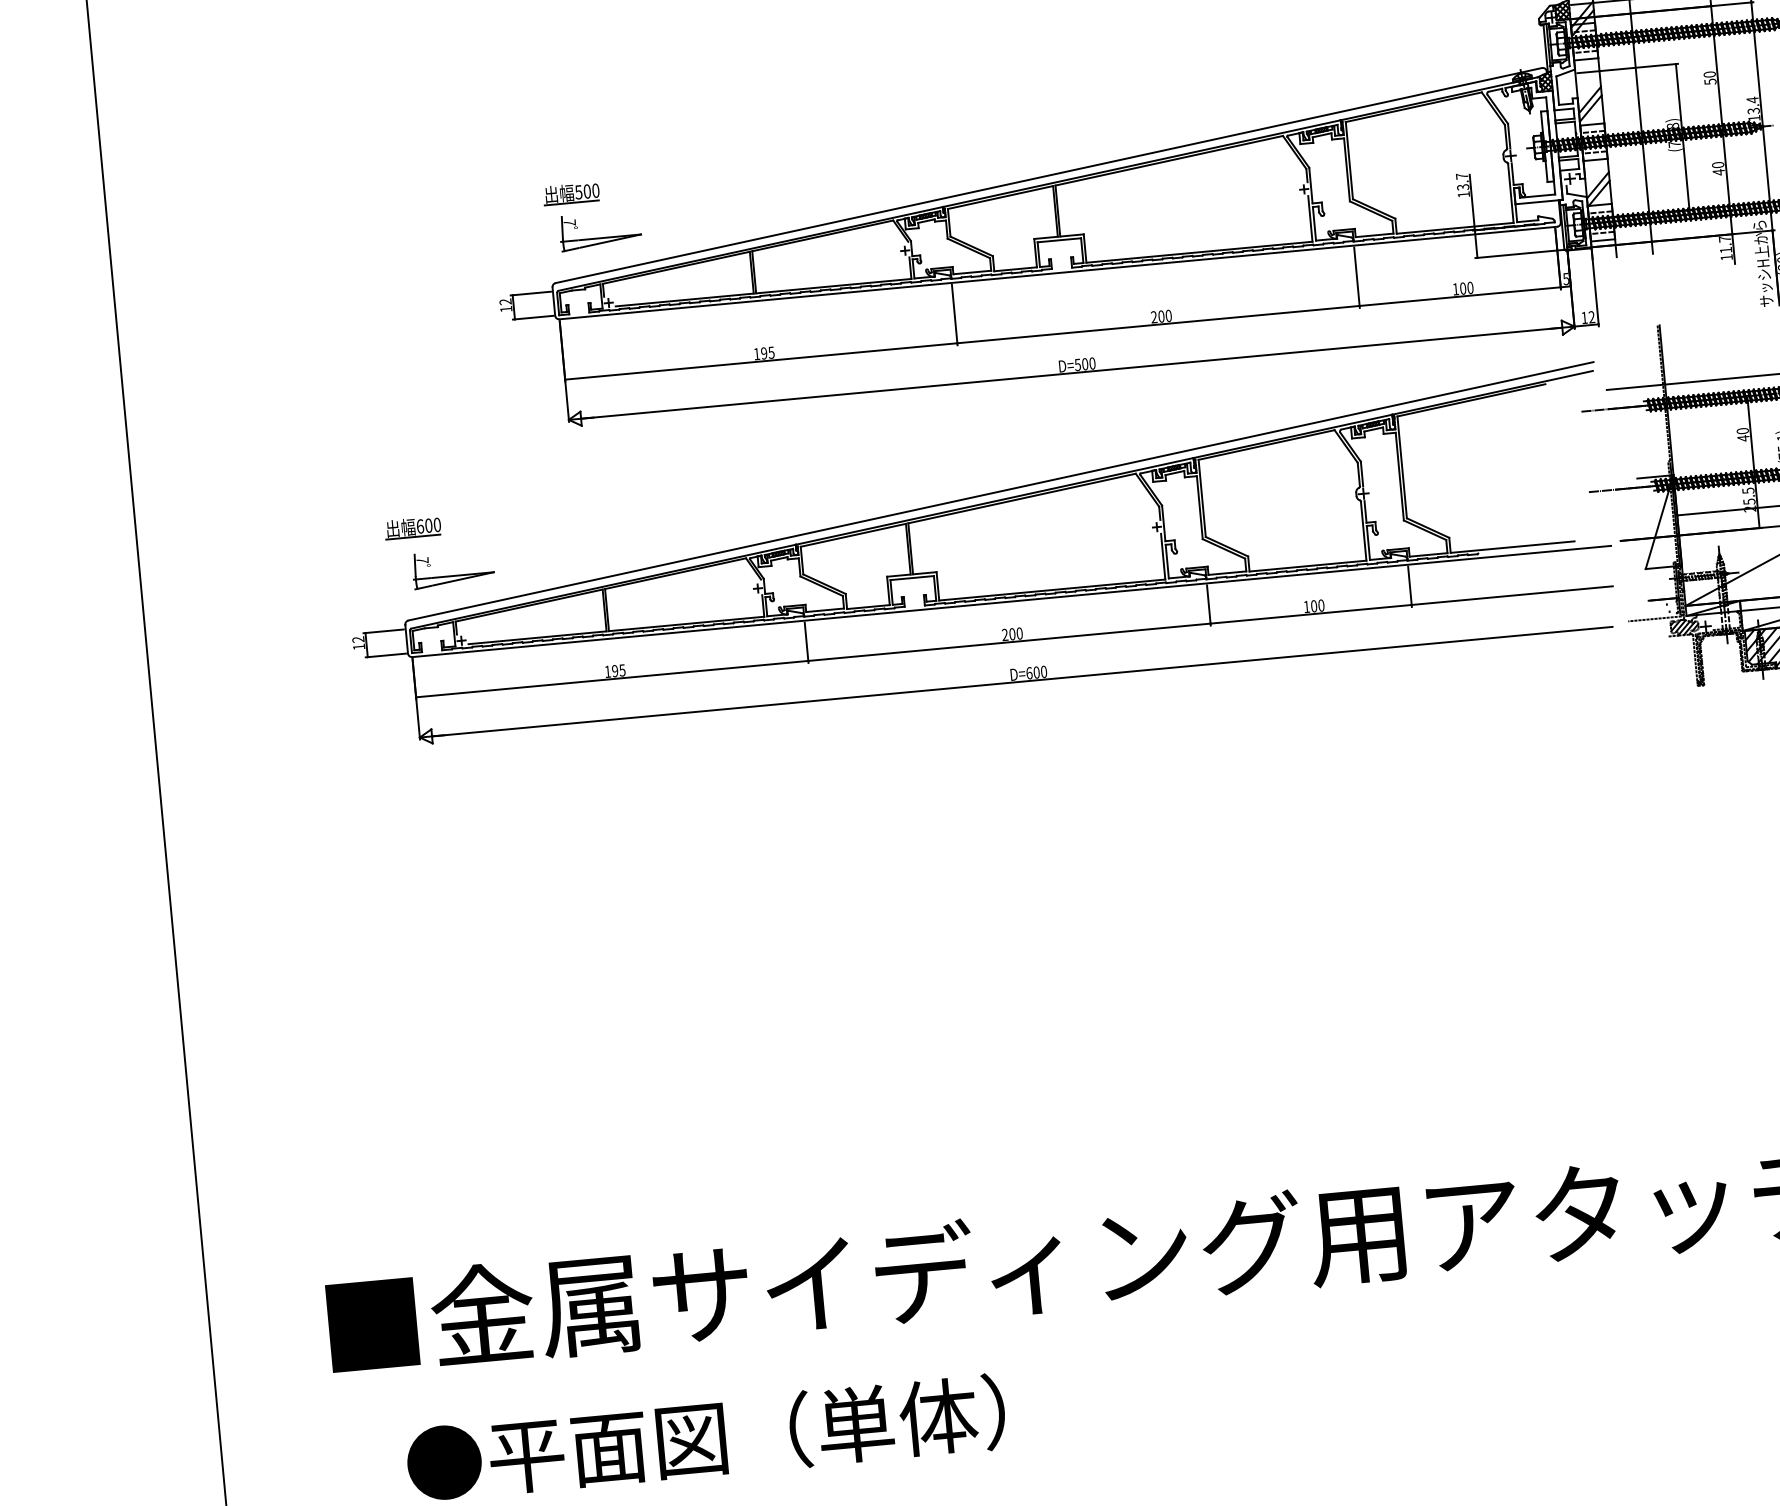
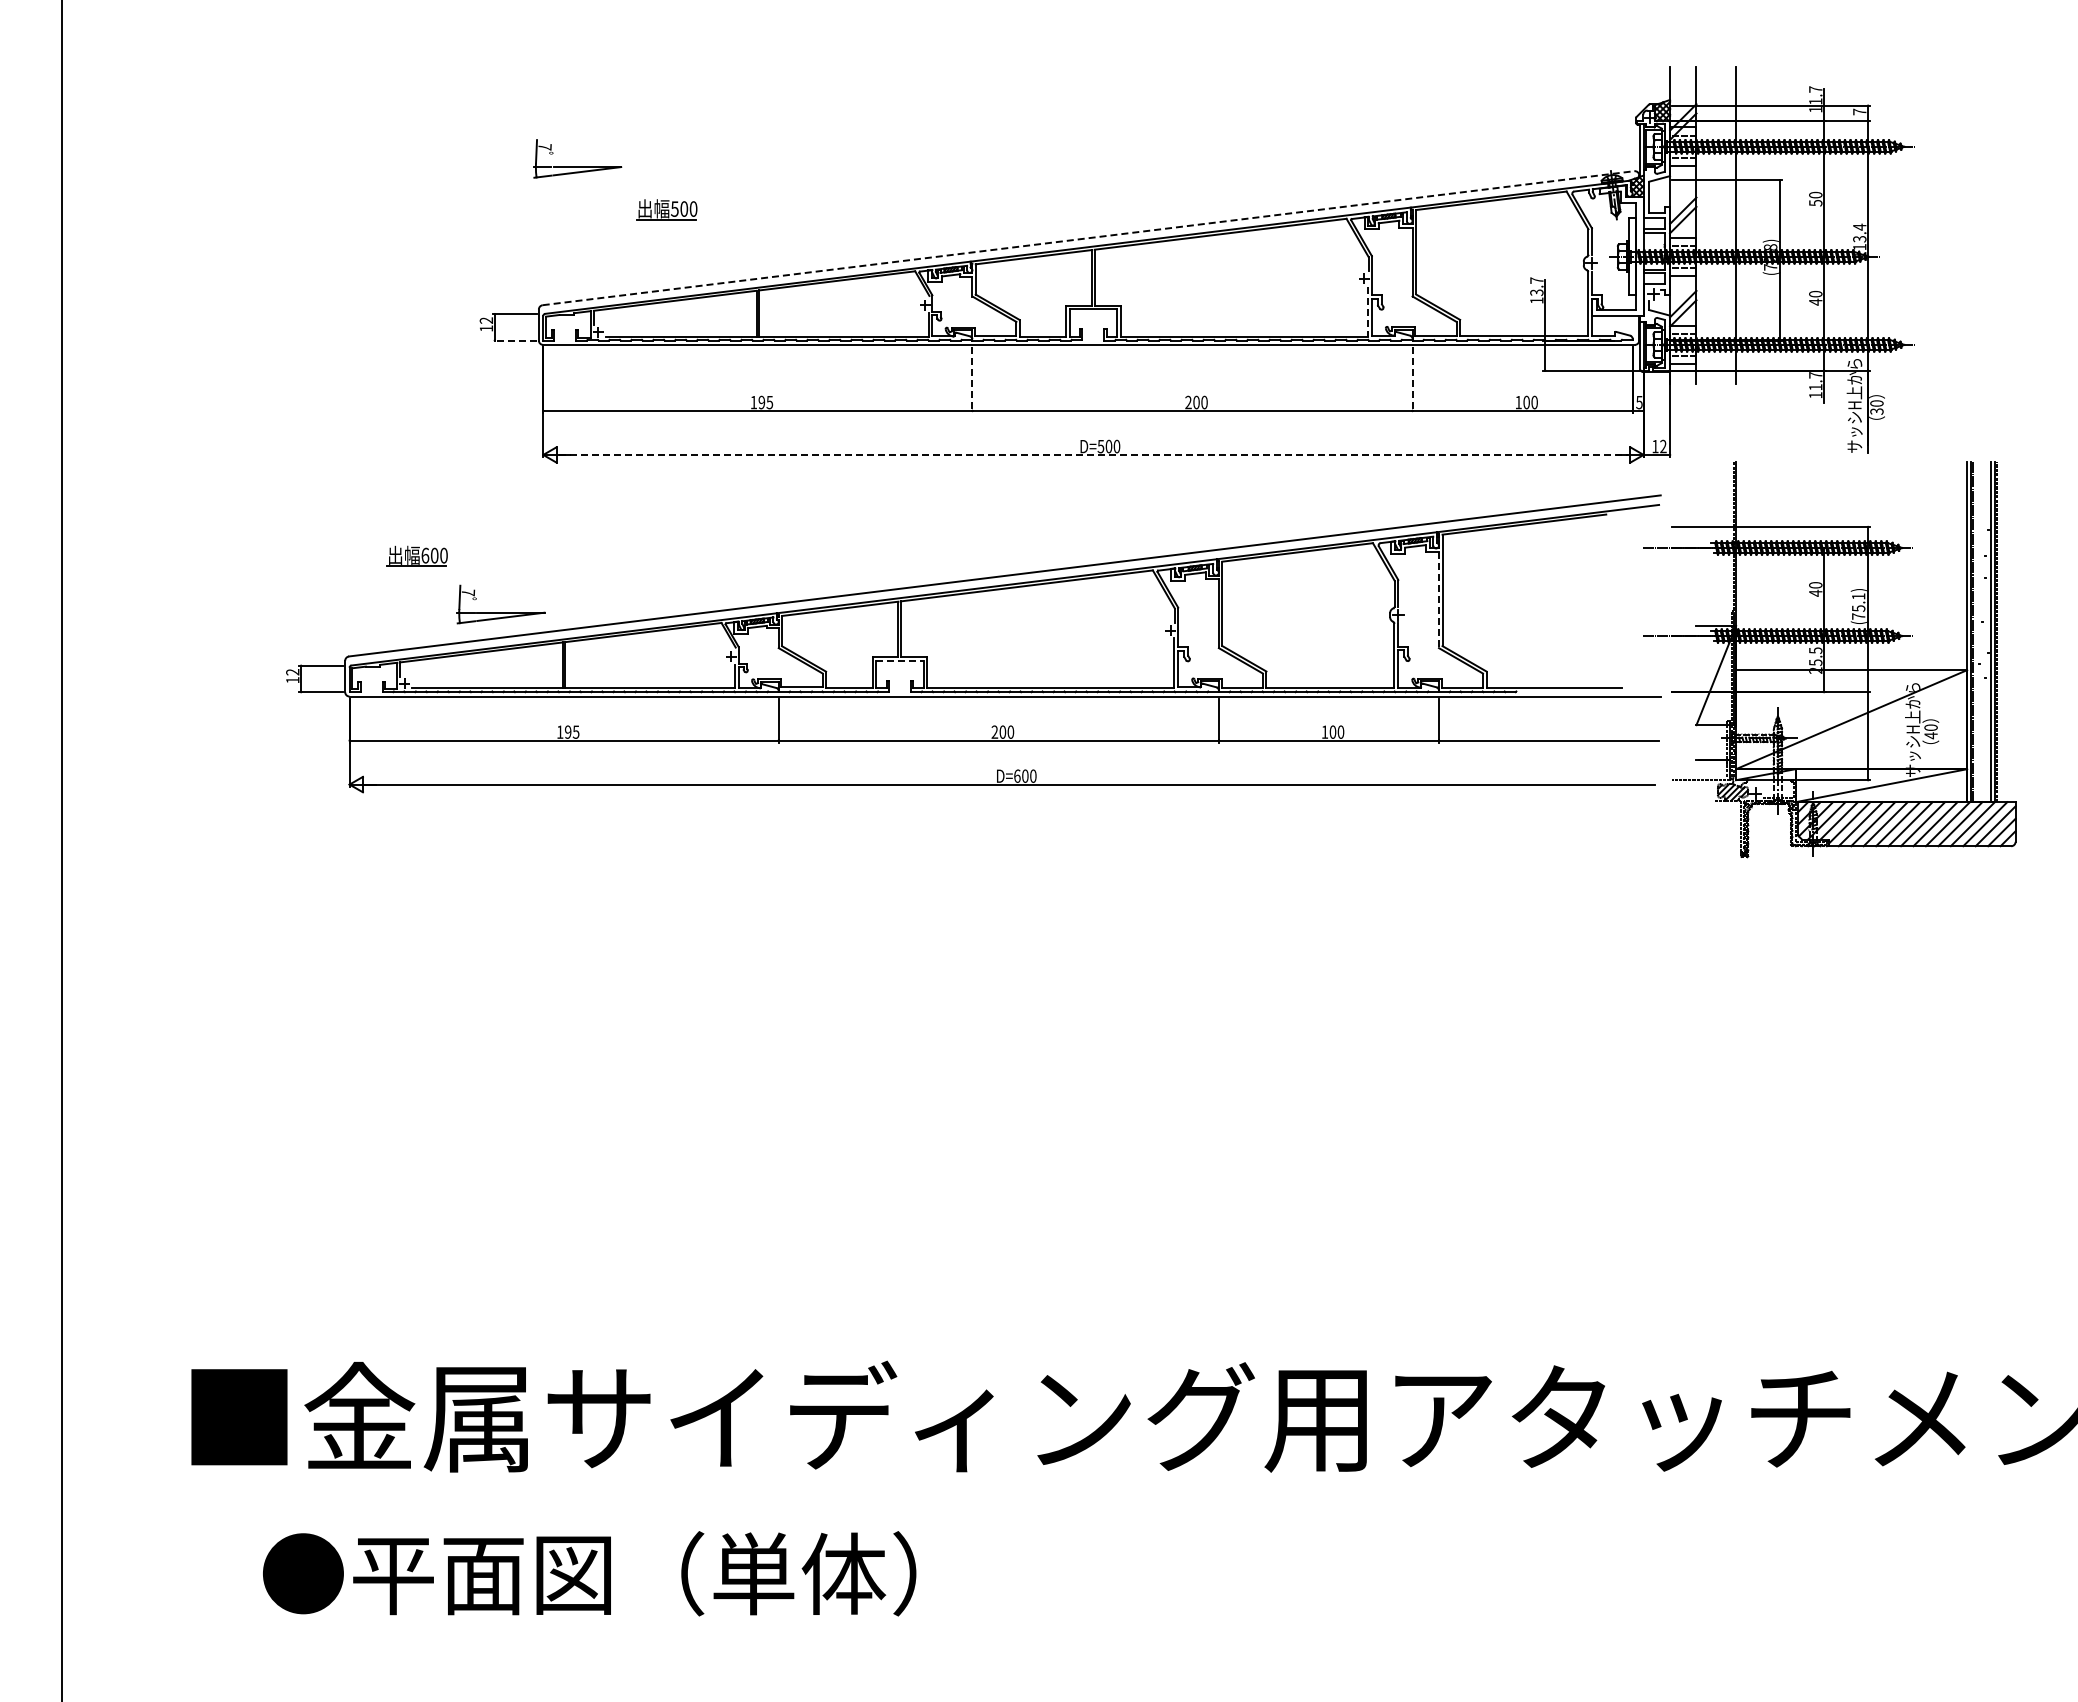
line: (1048, 175) -> (1088, 238), solid -> dashed
part: (571, 193) -> (666, 209), moved
line: (1309, 218) -> (1367, 311), solid -> dashed
part: (601, 237) -> (577, 166), moved
line: (1356, 278) -> (1412, 380), solid -> dashed
line: (954, 315) -> (972, 380), solid -> dashed
line: (532, 317) -> (514, 340), solid -> dashed
line: (1071, 372) -> (1093, 454), solid -> dashed
line: (1399, 476) -> (1438, 600), solid -> dashed
part: (412, 527) -> (416, 555), moved
part: (453, 575) -> (500, 612), moved
line: (911, 578) -> (899, 661), solid -> dashed

